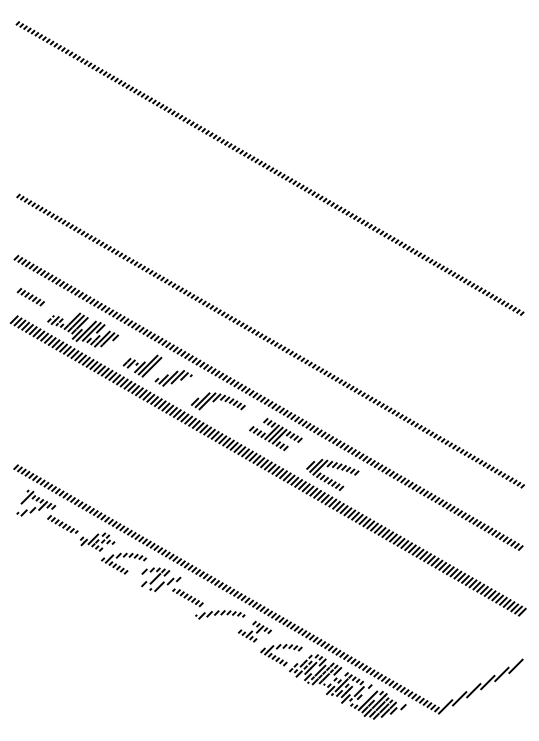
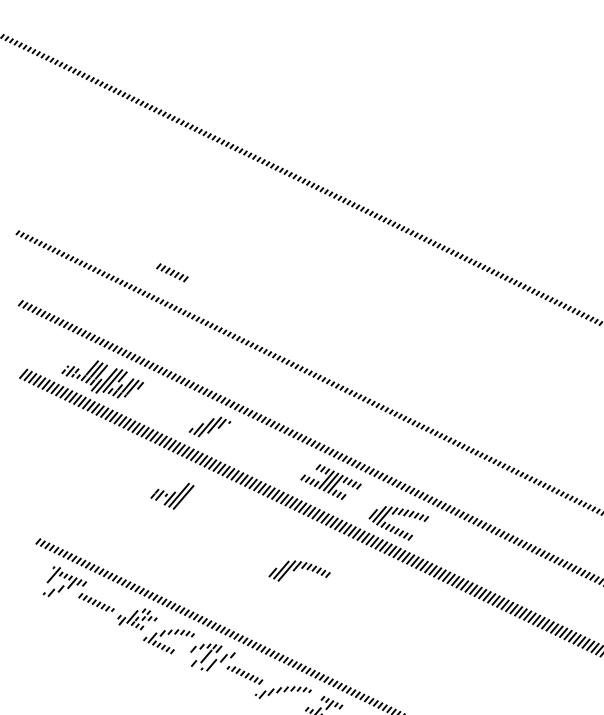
part: (30, 297) -> (171, 273), moved
part: (142, 365) -> (172, 496), moved
part: (218, 401) -> (299, 570), moved

